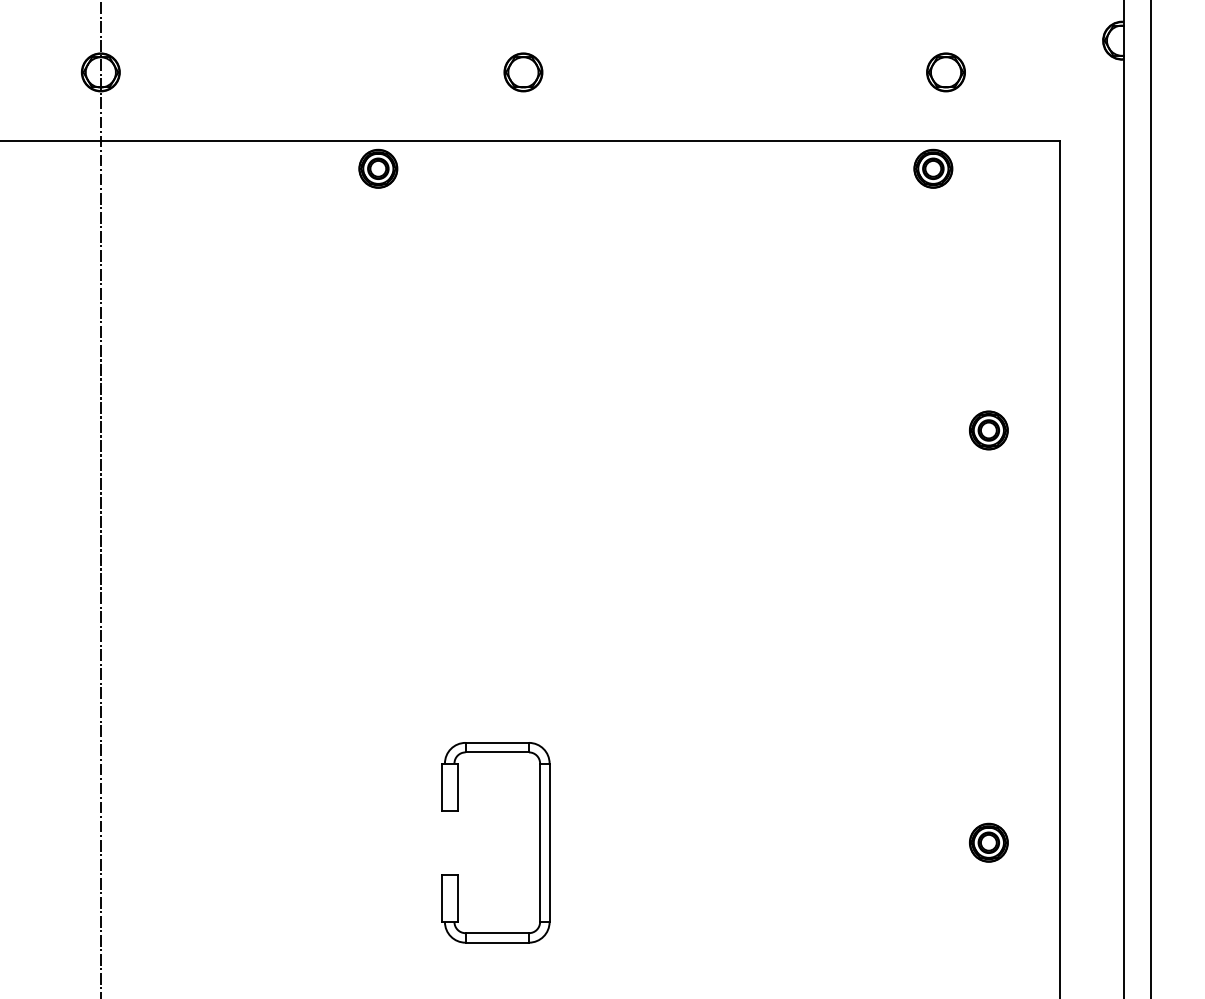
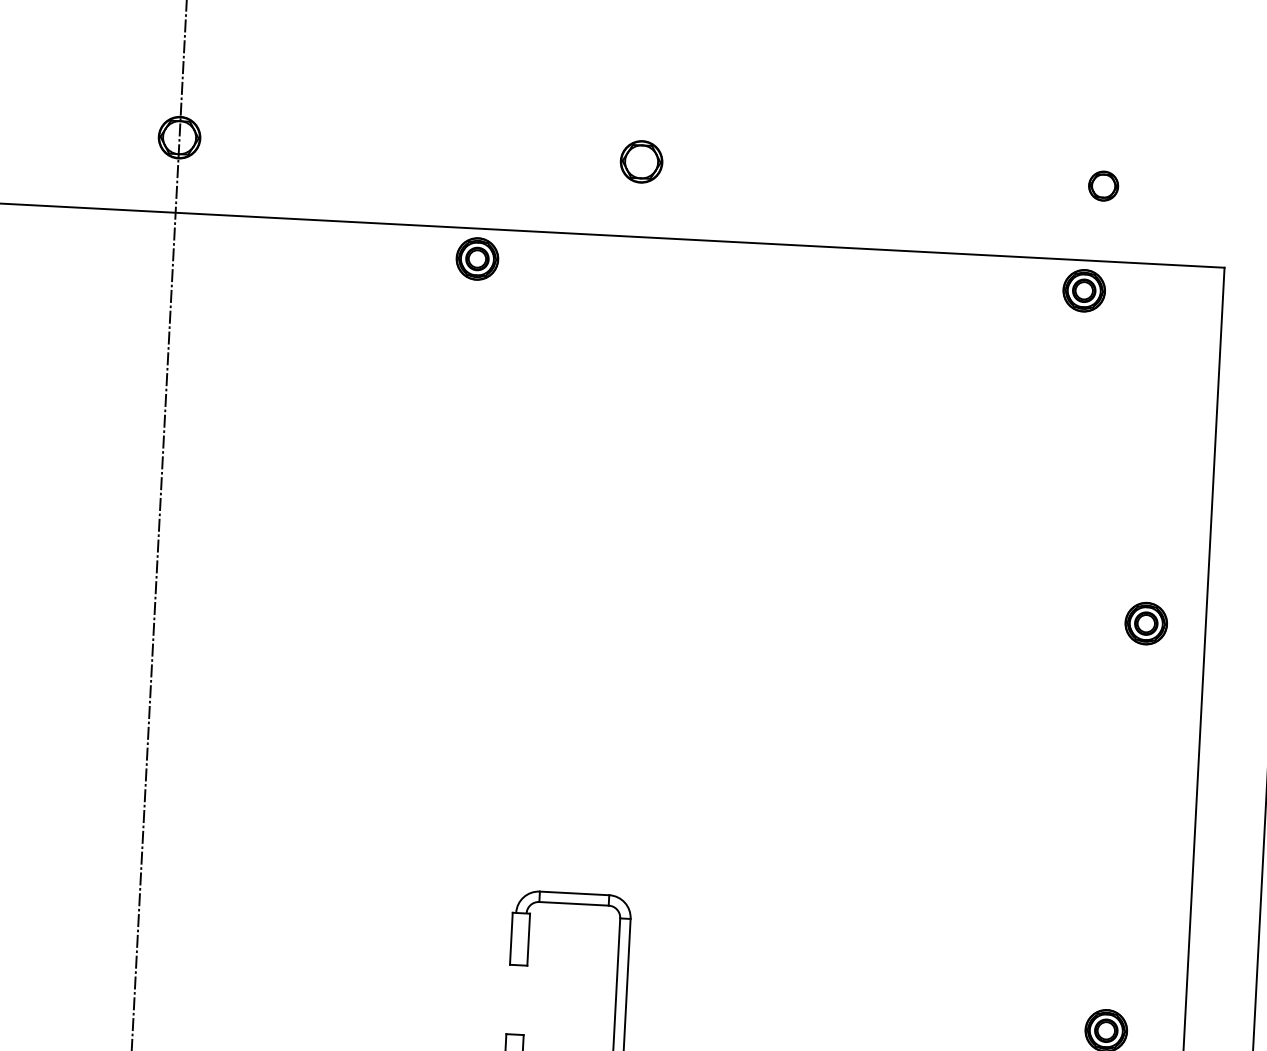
part: (945, 72) -> (1103, 186), size x0.7
part: (988, 430) -> (1145, 623), moved

